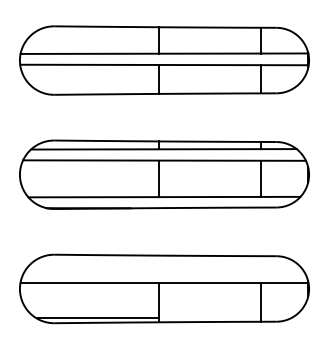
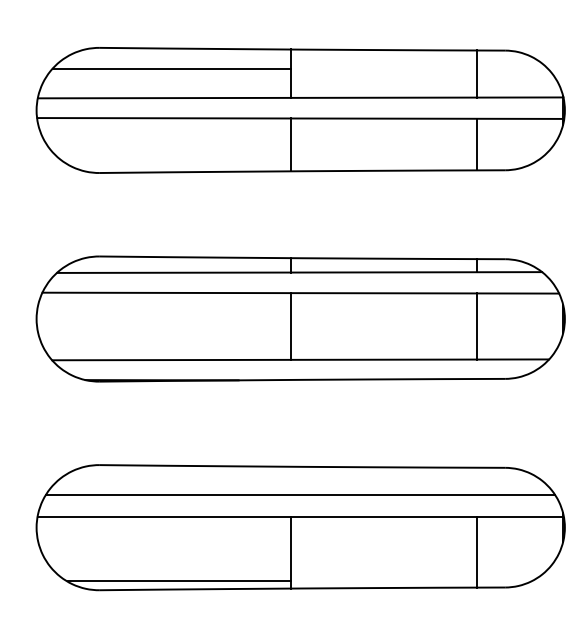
line: (93, 37) -> (170, 68), added
line: (164, 271) -> (300, 495), added

